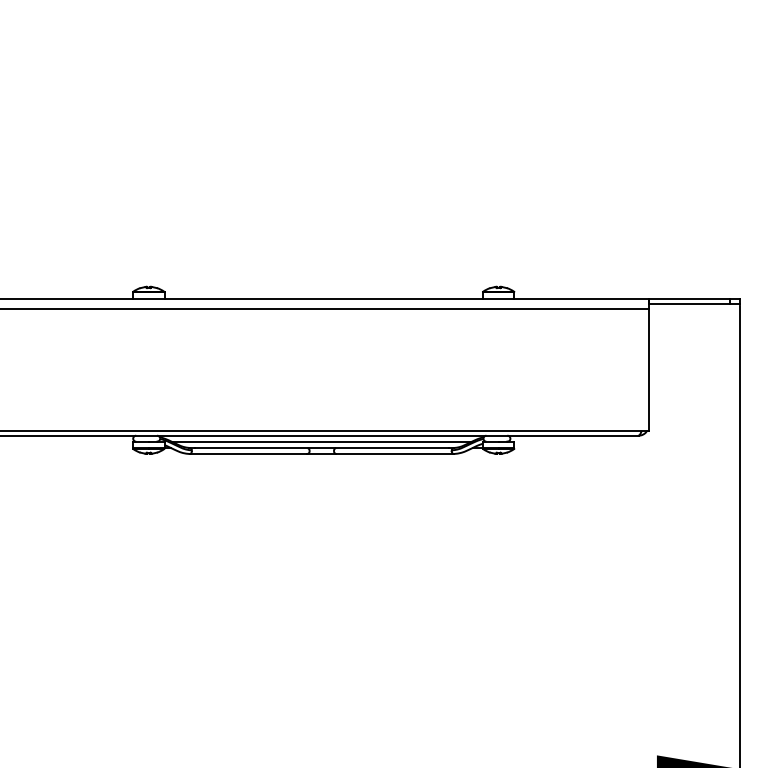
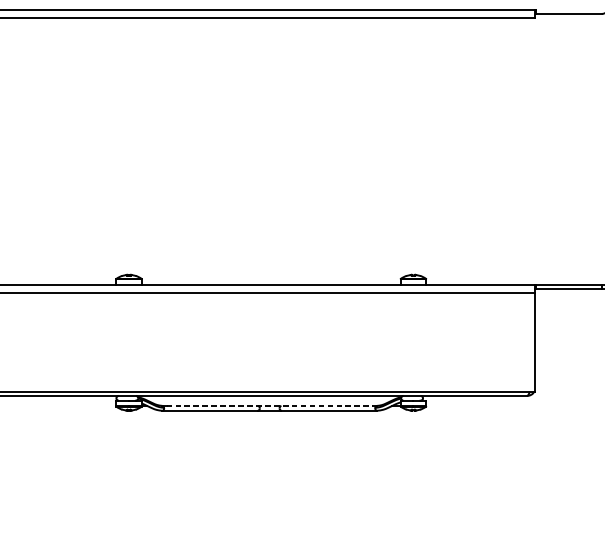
line: (321, 442) -> (269, 401), removed
line: (321, 448) -> (269, 406), solid -> dashed

